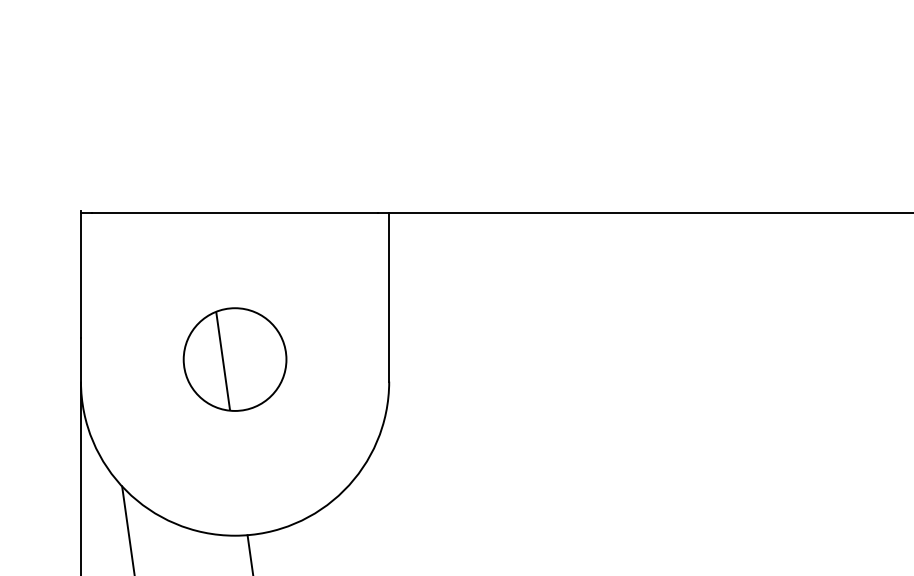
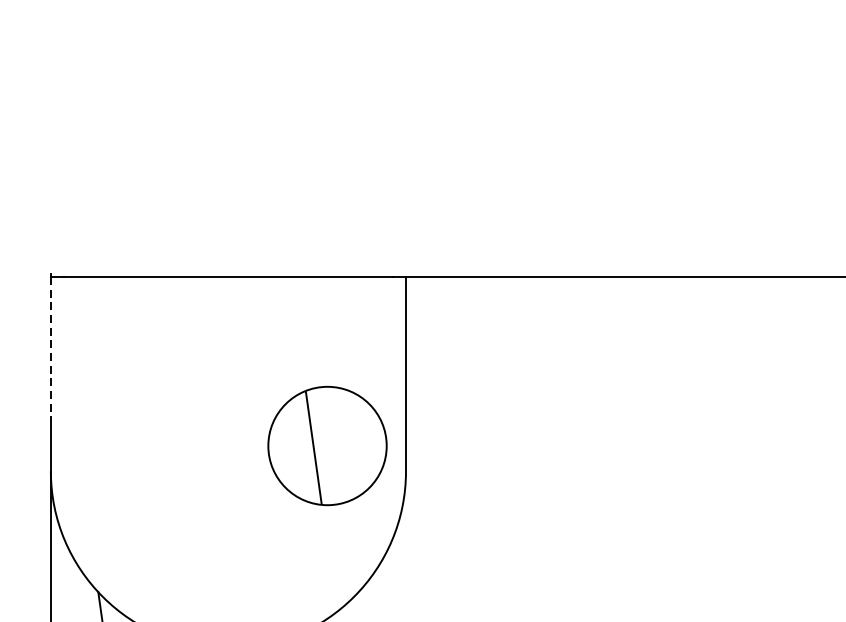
line: (80, 275) -> (50, 349), solid -> dashed
part: (234, 359) -> (326, 445), moved

